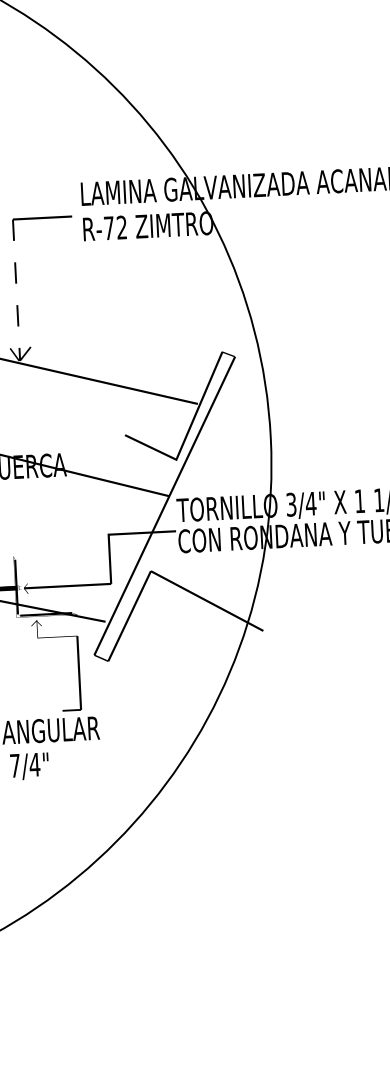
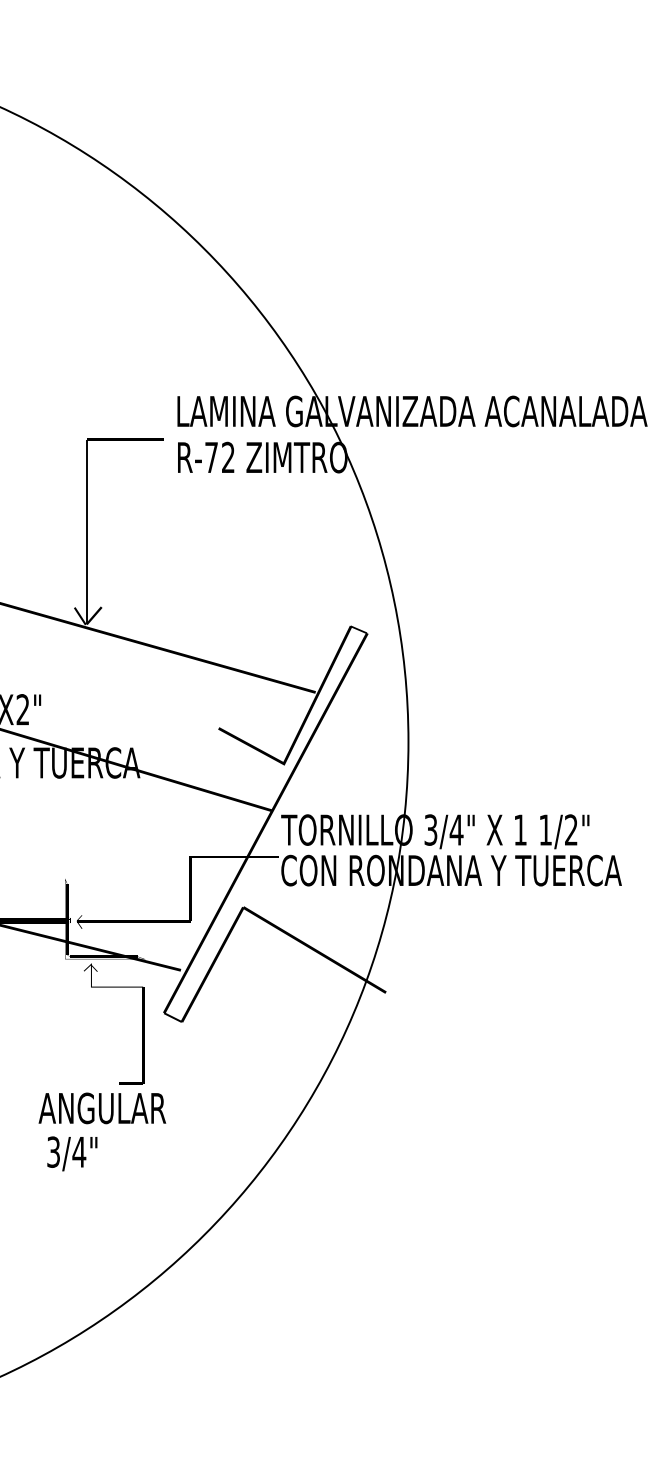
line: (16, 290) -> (86, 532), dashed -> solid
text: (15, 765) -> (53, 1151), 7/4" -> 3/4"

